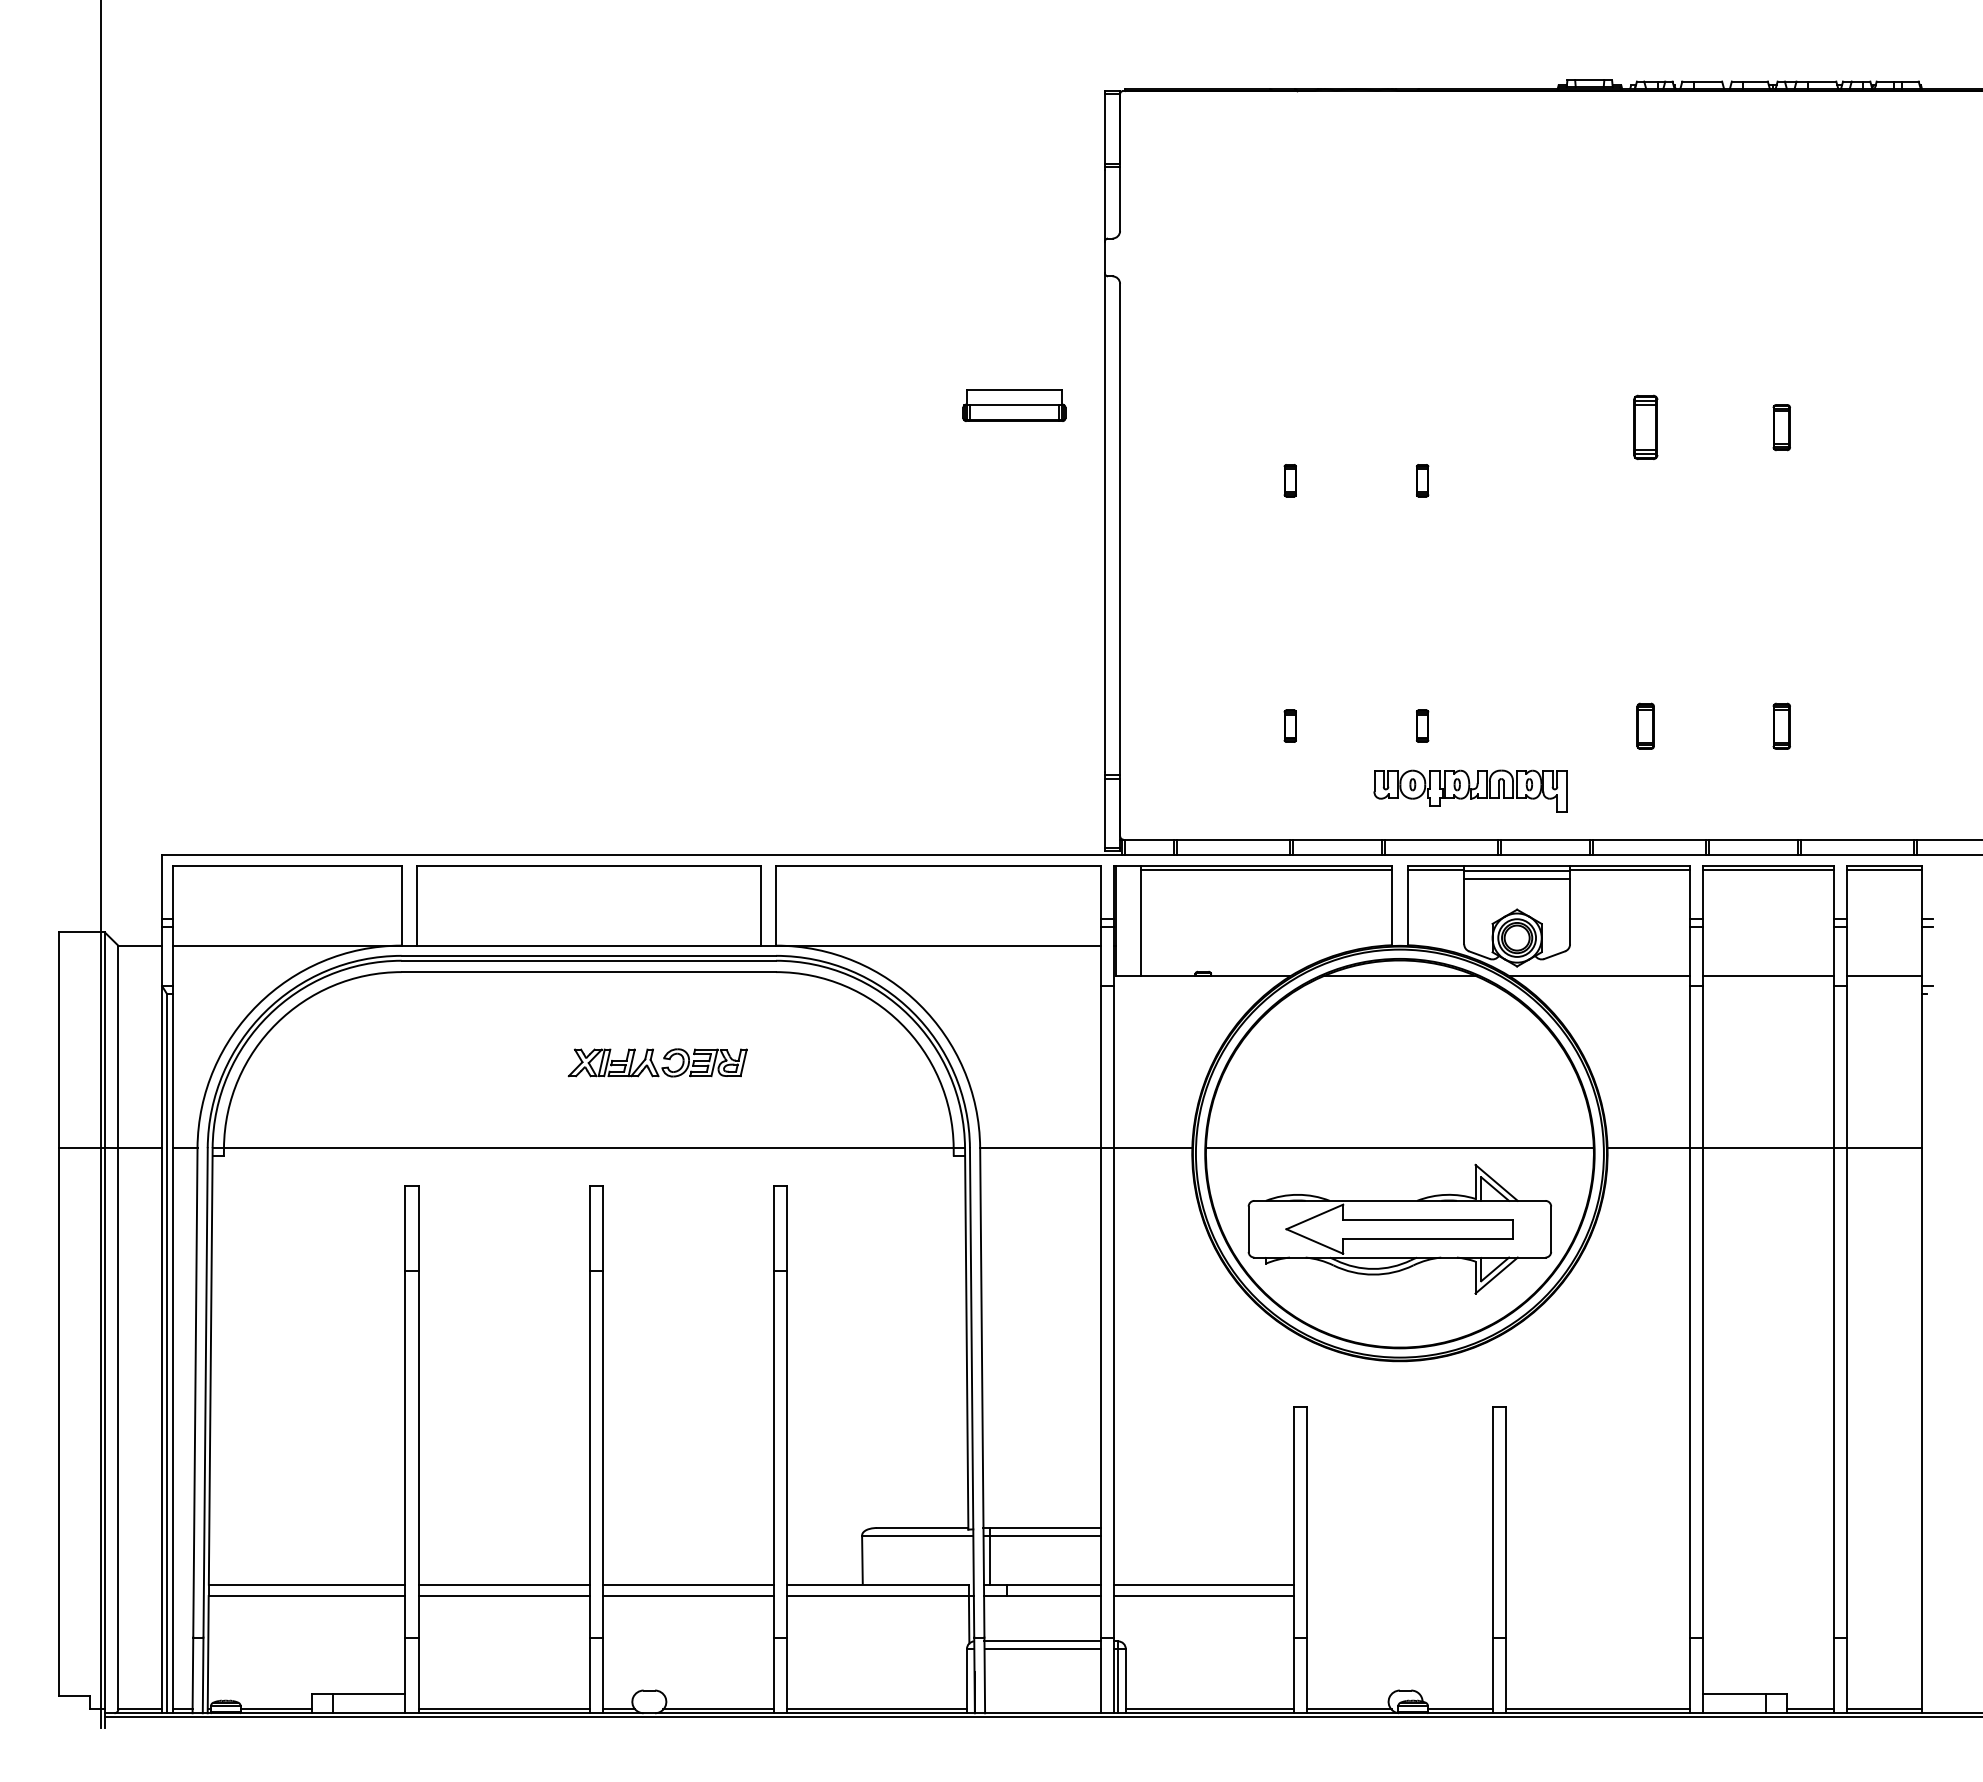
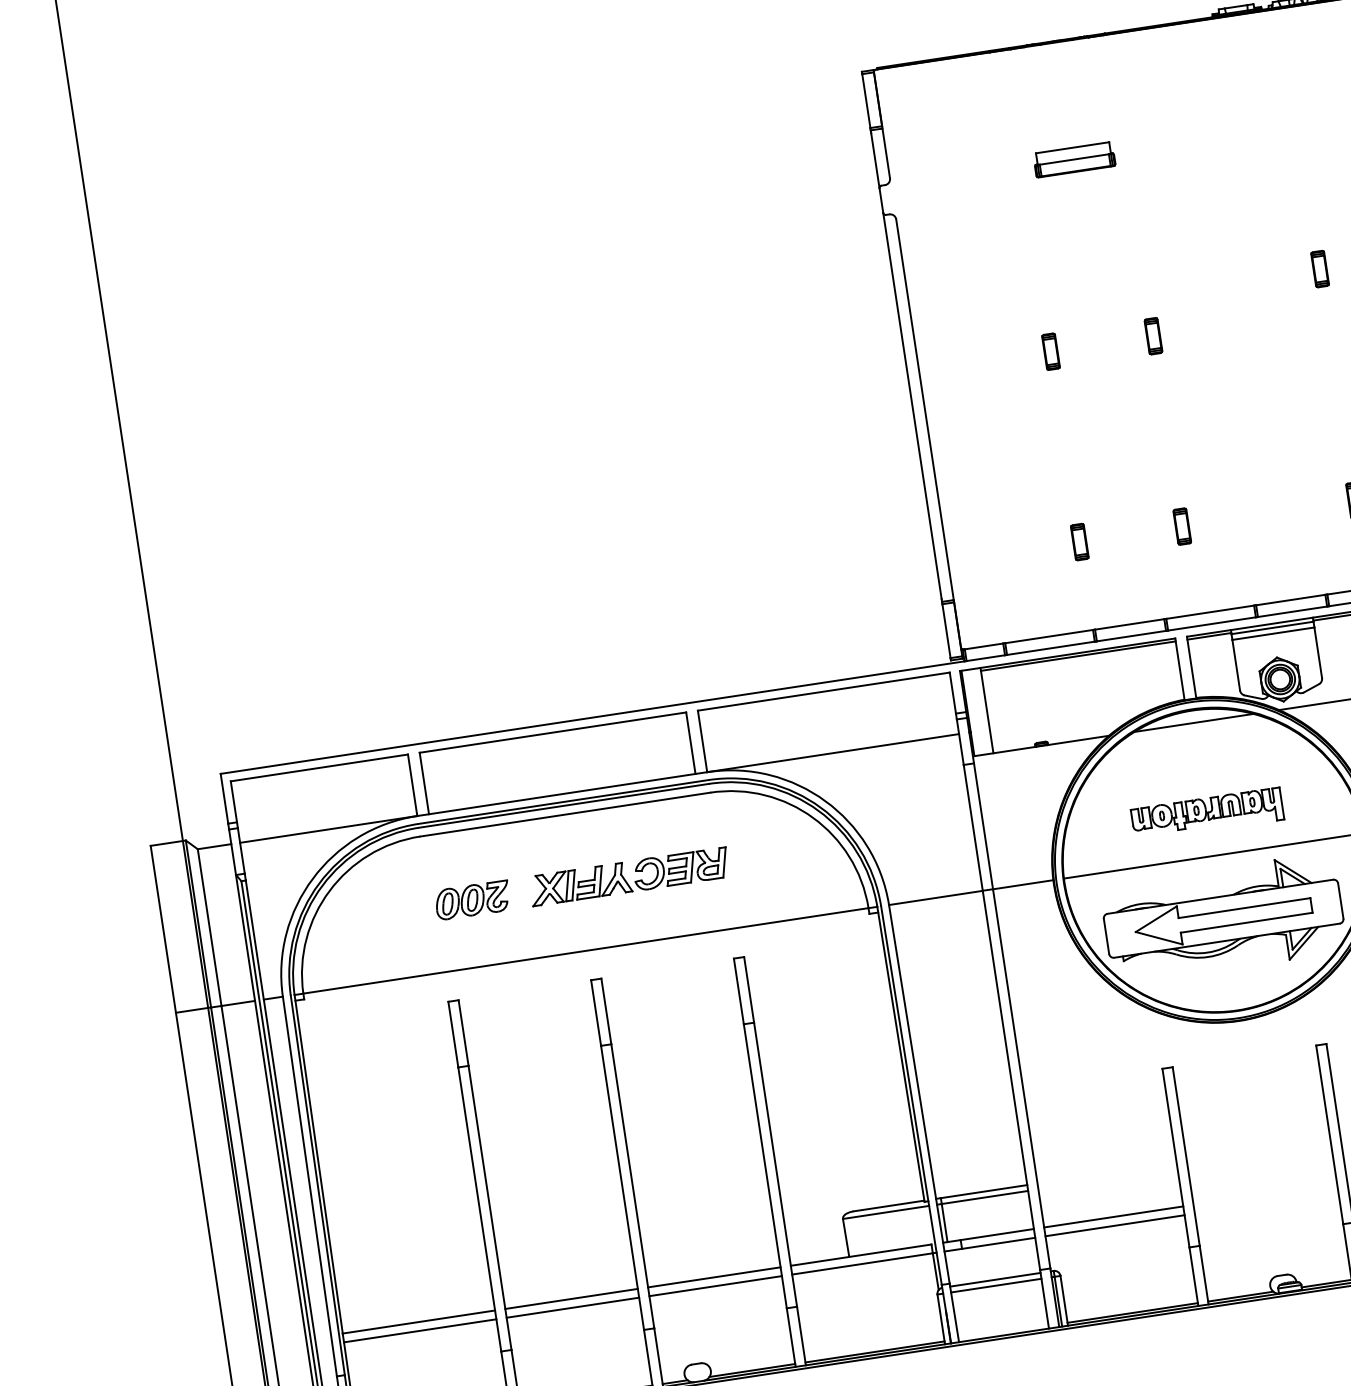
part: (1014, 405) -> (1074, 159), moved
part: (1645, 427) -> (1319, 269), size x0.71
part: (1290, 480) -> (1051, 351), size x1.43
part: (1422, 480) -> (1153, 336), size x1.43
part: (1290, 725) -> (1079, 541), size x1.43
part: (1422, 725) -> (1182, 525), size x1.43
part: (1470, 790) -> (1207, 813), moved
part: (455, 1062) -> (472, 900), added
part: (657, 1062) -> (629, 876), size x1.43

